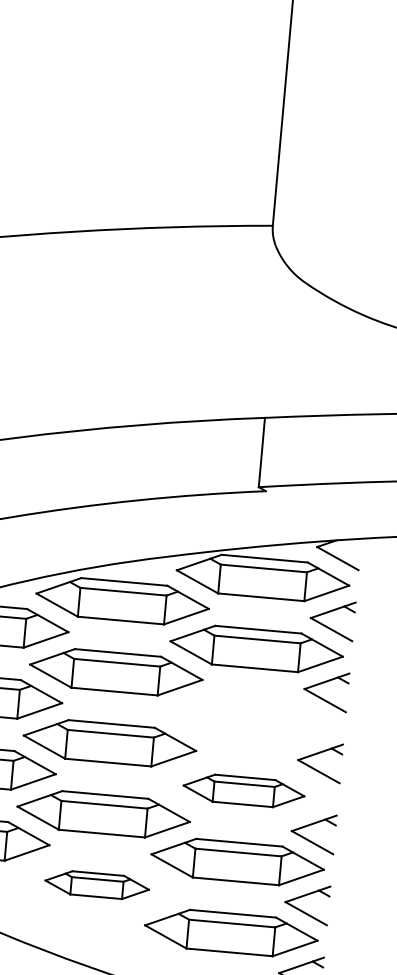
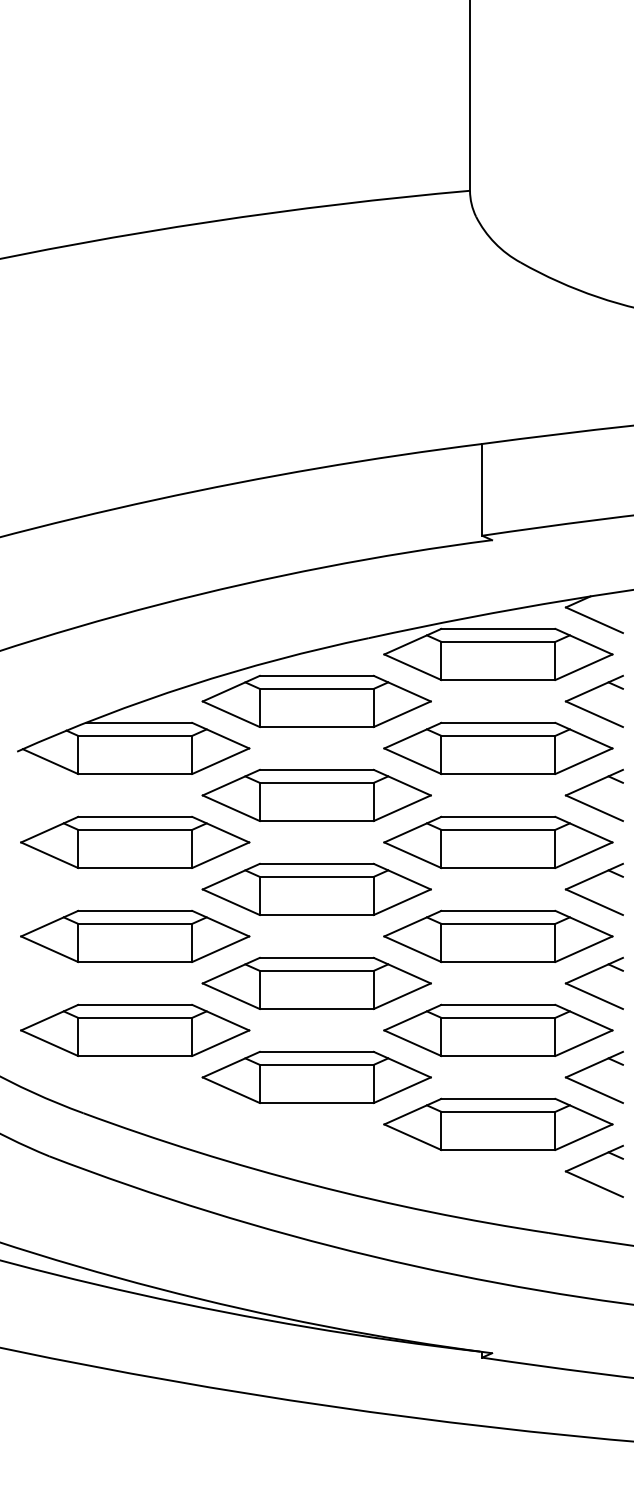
part: (250, 719) -> (498, 841), added
part: (244, 790) -> (498, 935), size x1.43
part: (97, 884) -> (316, 1076), size x1.67

